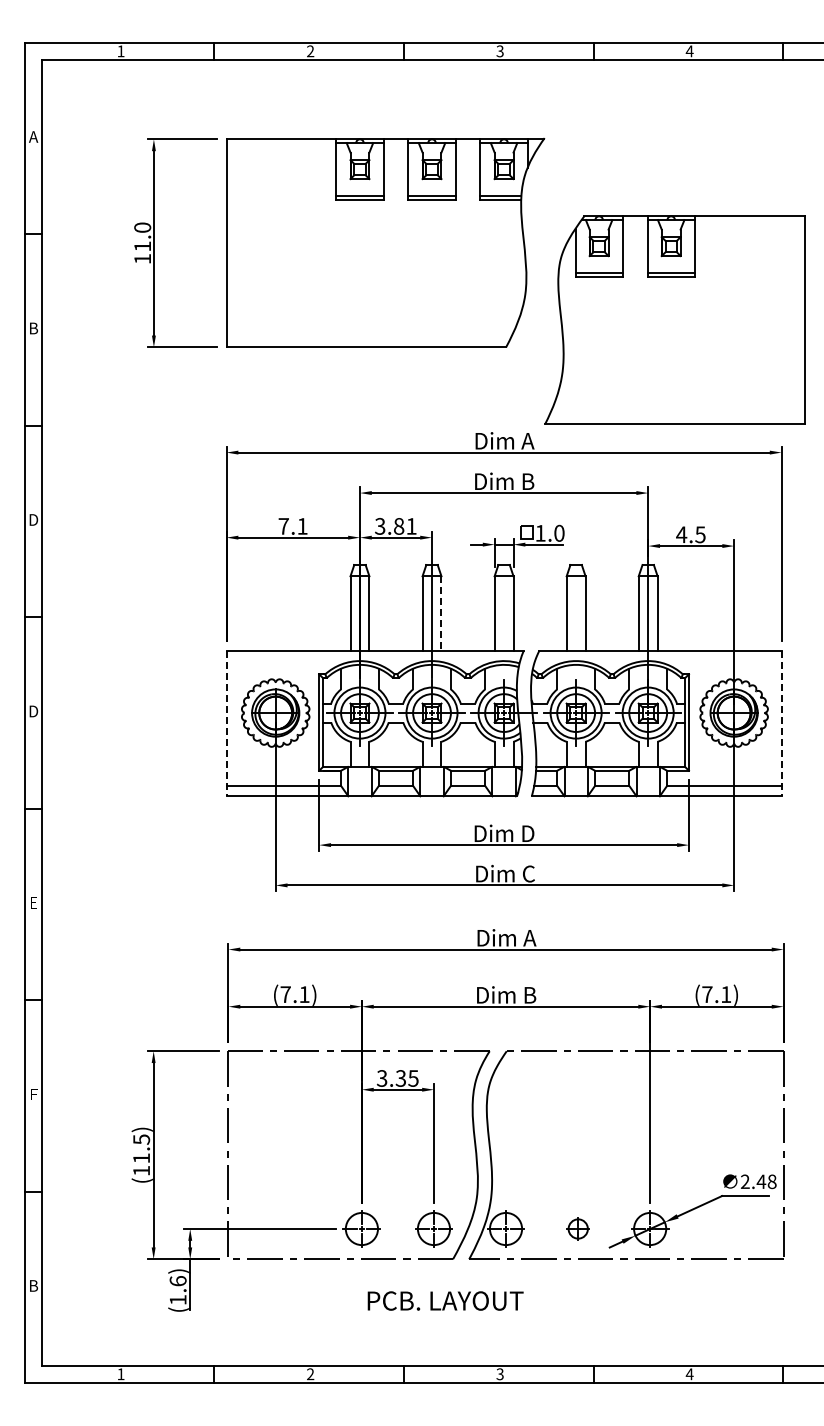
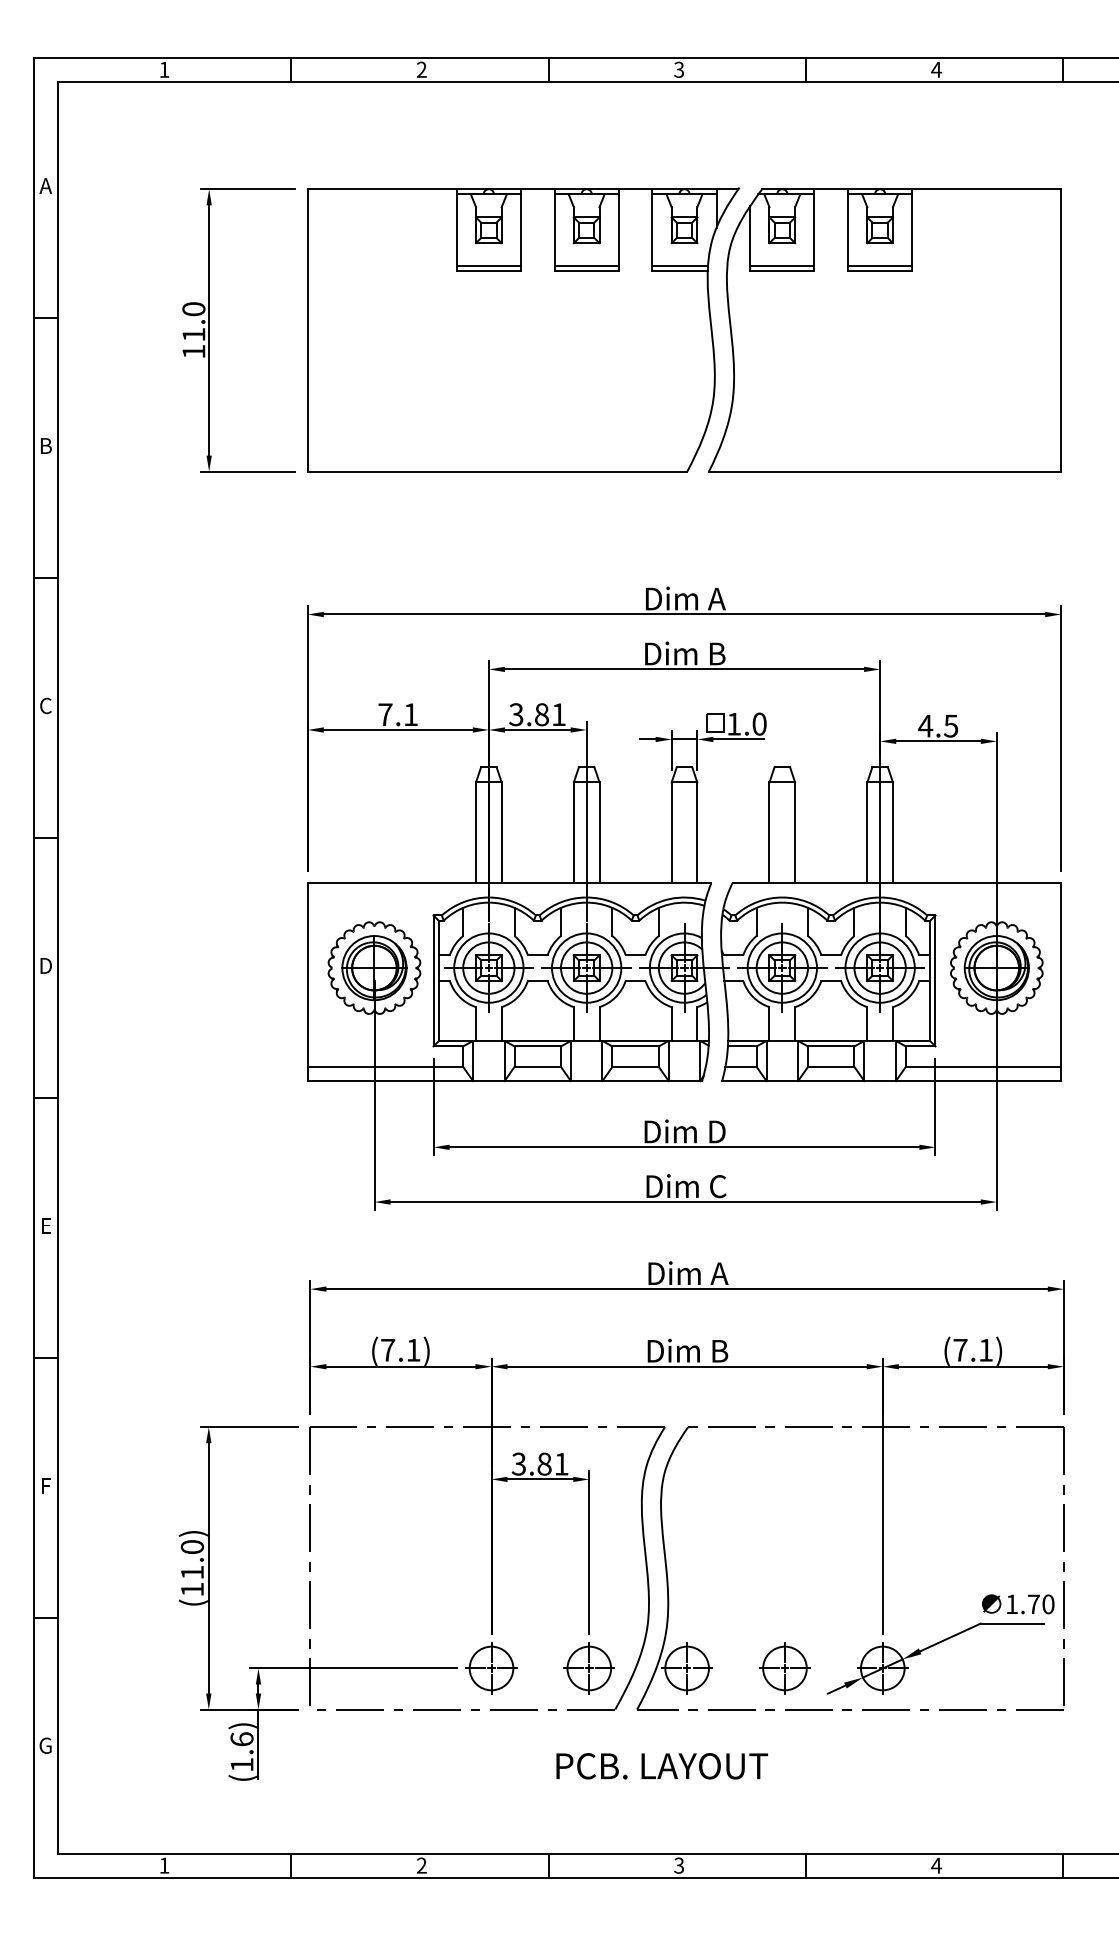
part: (674, 319) -> (884, 329), moved
text: (33, 519) -> (45, 705), D -> C
line: (441, 614) -> (599, 834), dashed -> solid
line: (226, 723) -> (307, 982), dashed -> solid
line: (781, 723) -> (1061, 982), dashed -> solid
text: (406, 1078) -> (552, 1464), 3.35 -> 3.81
text: (141, 1139) -> (192, 1546), (11.5) -> (11.0)
text: (758, 1181) -> (1029, 1603), 2.48 -> 1.70
part: (578, 1228) -> (785, 1667), size x1.67
text: (33, 1285) -> (45, 1745), B -> G
text: (445, 1300) -> (661, 1765), moved

